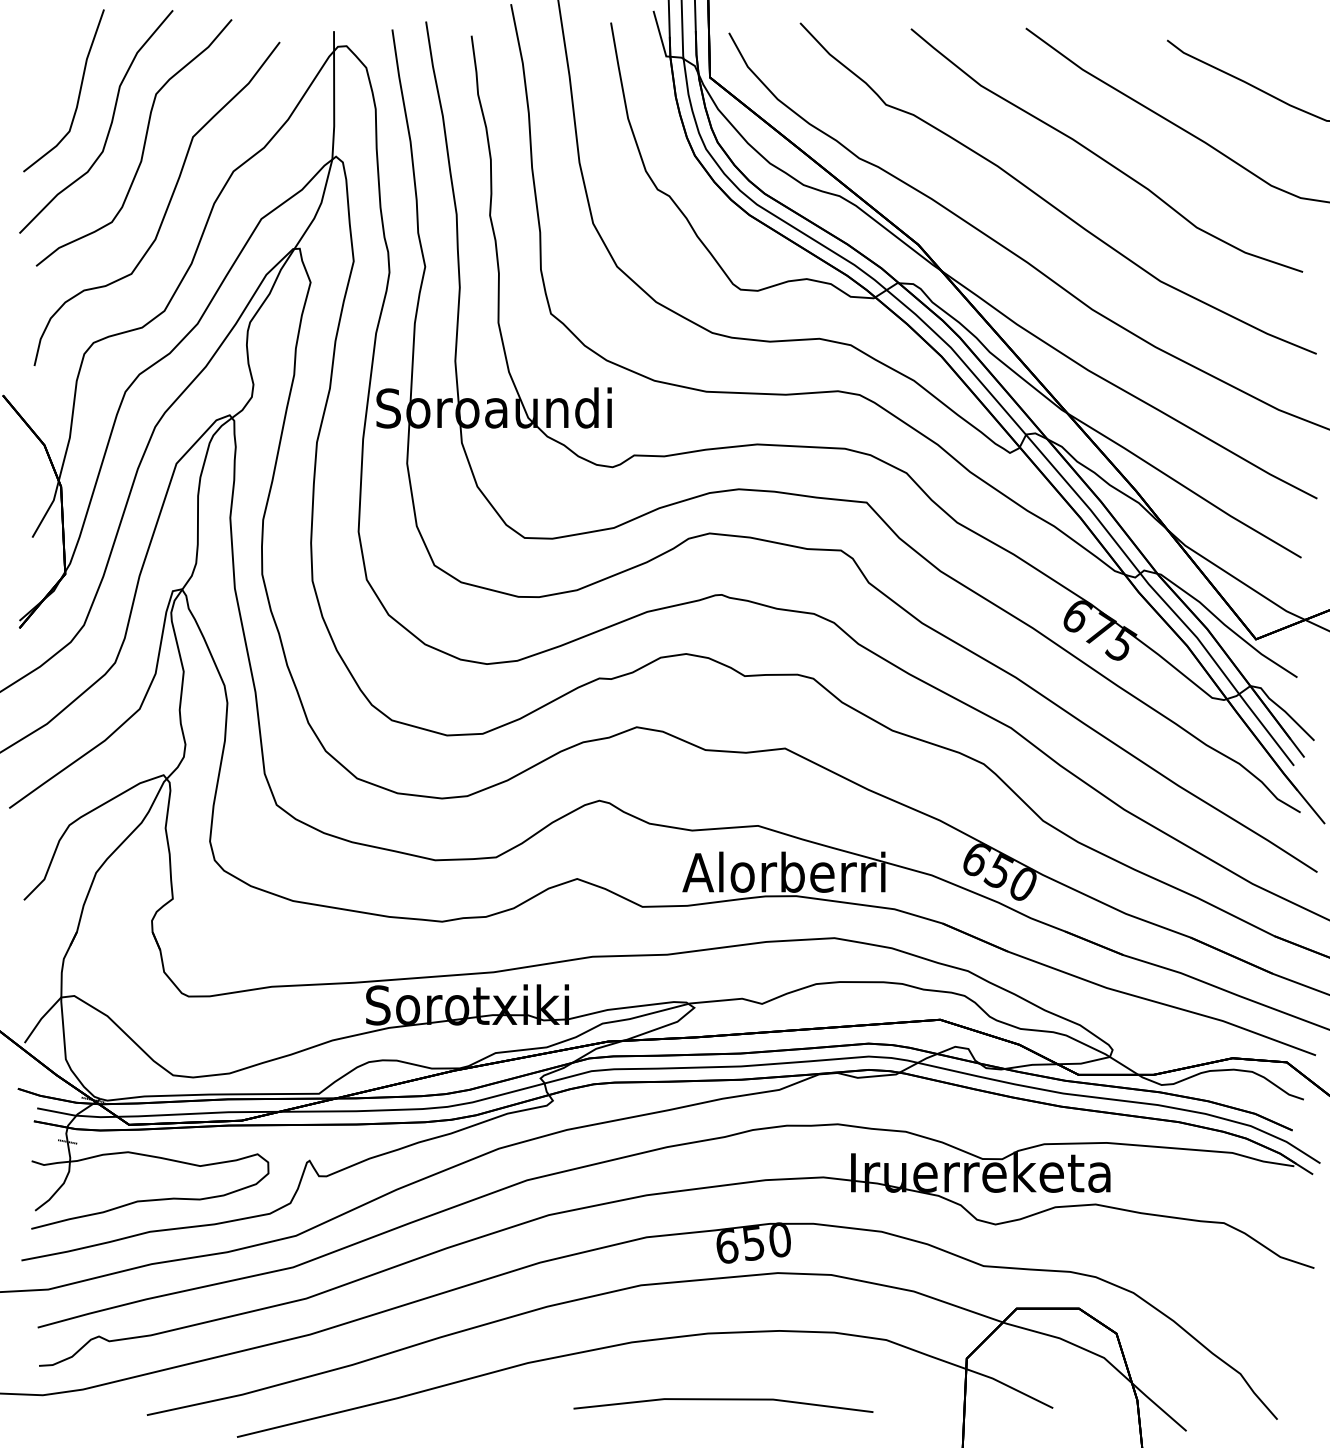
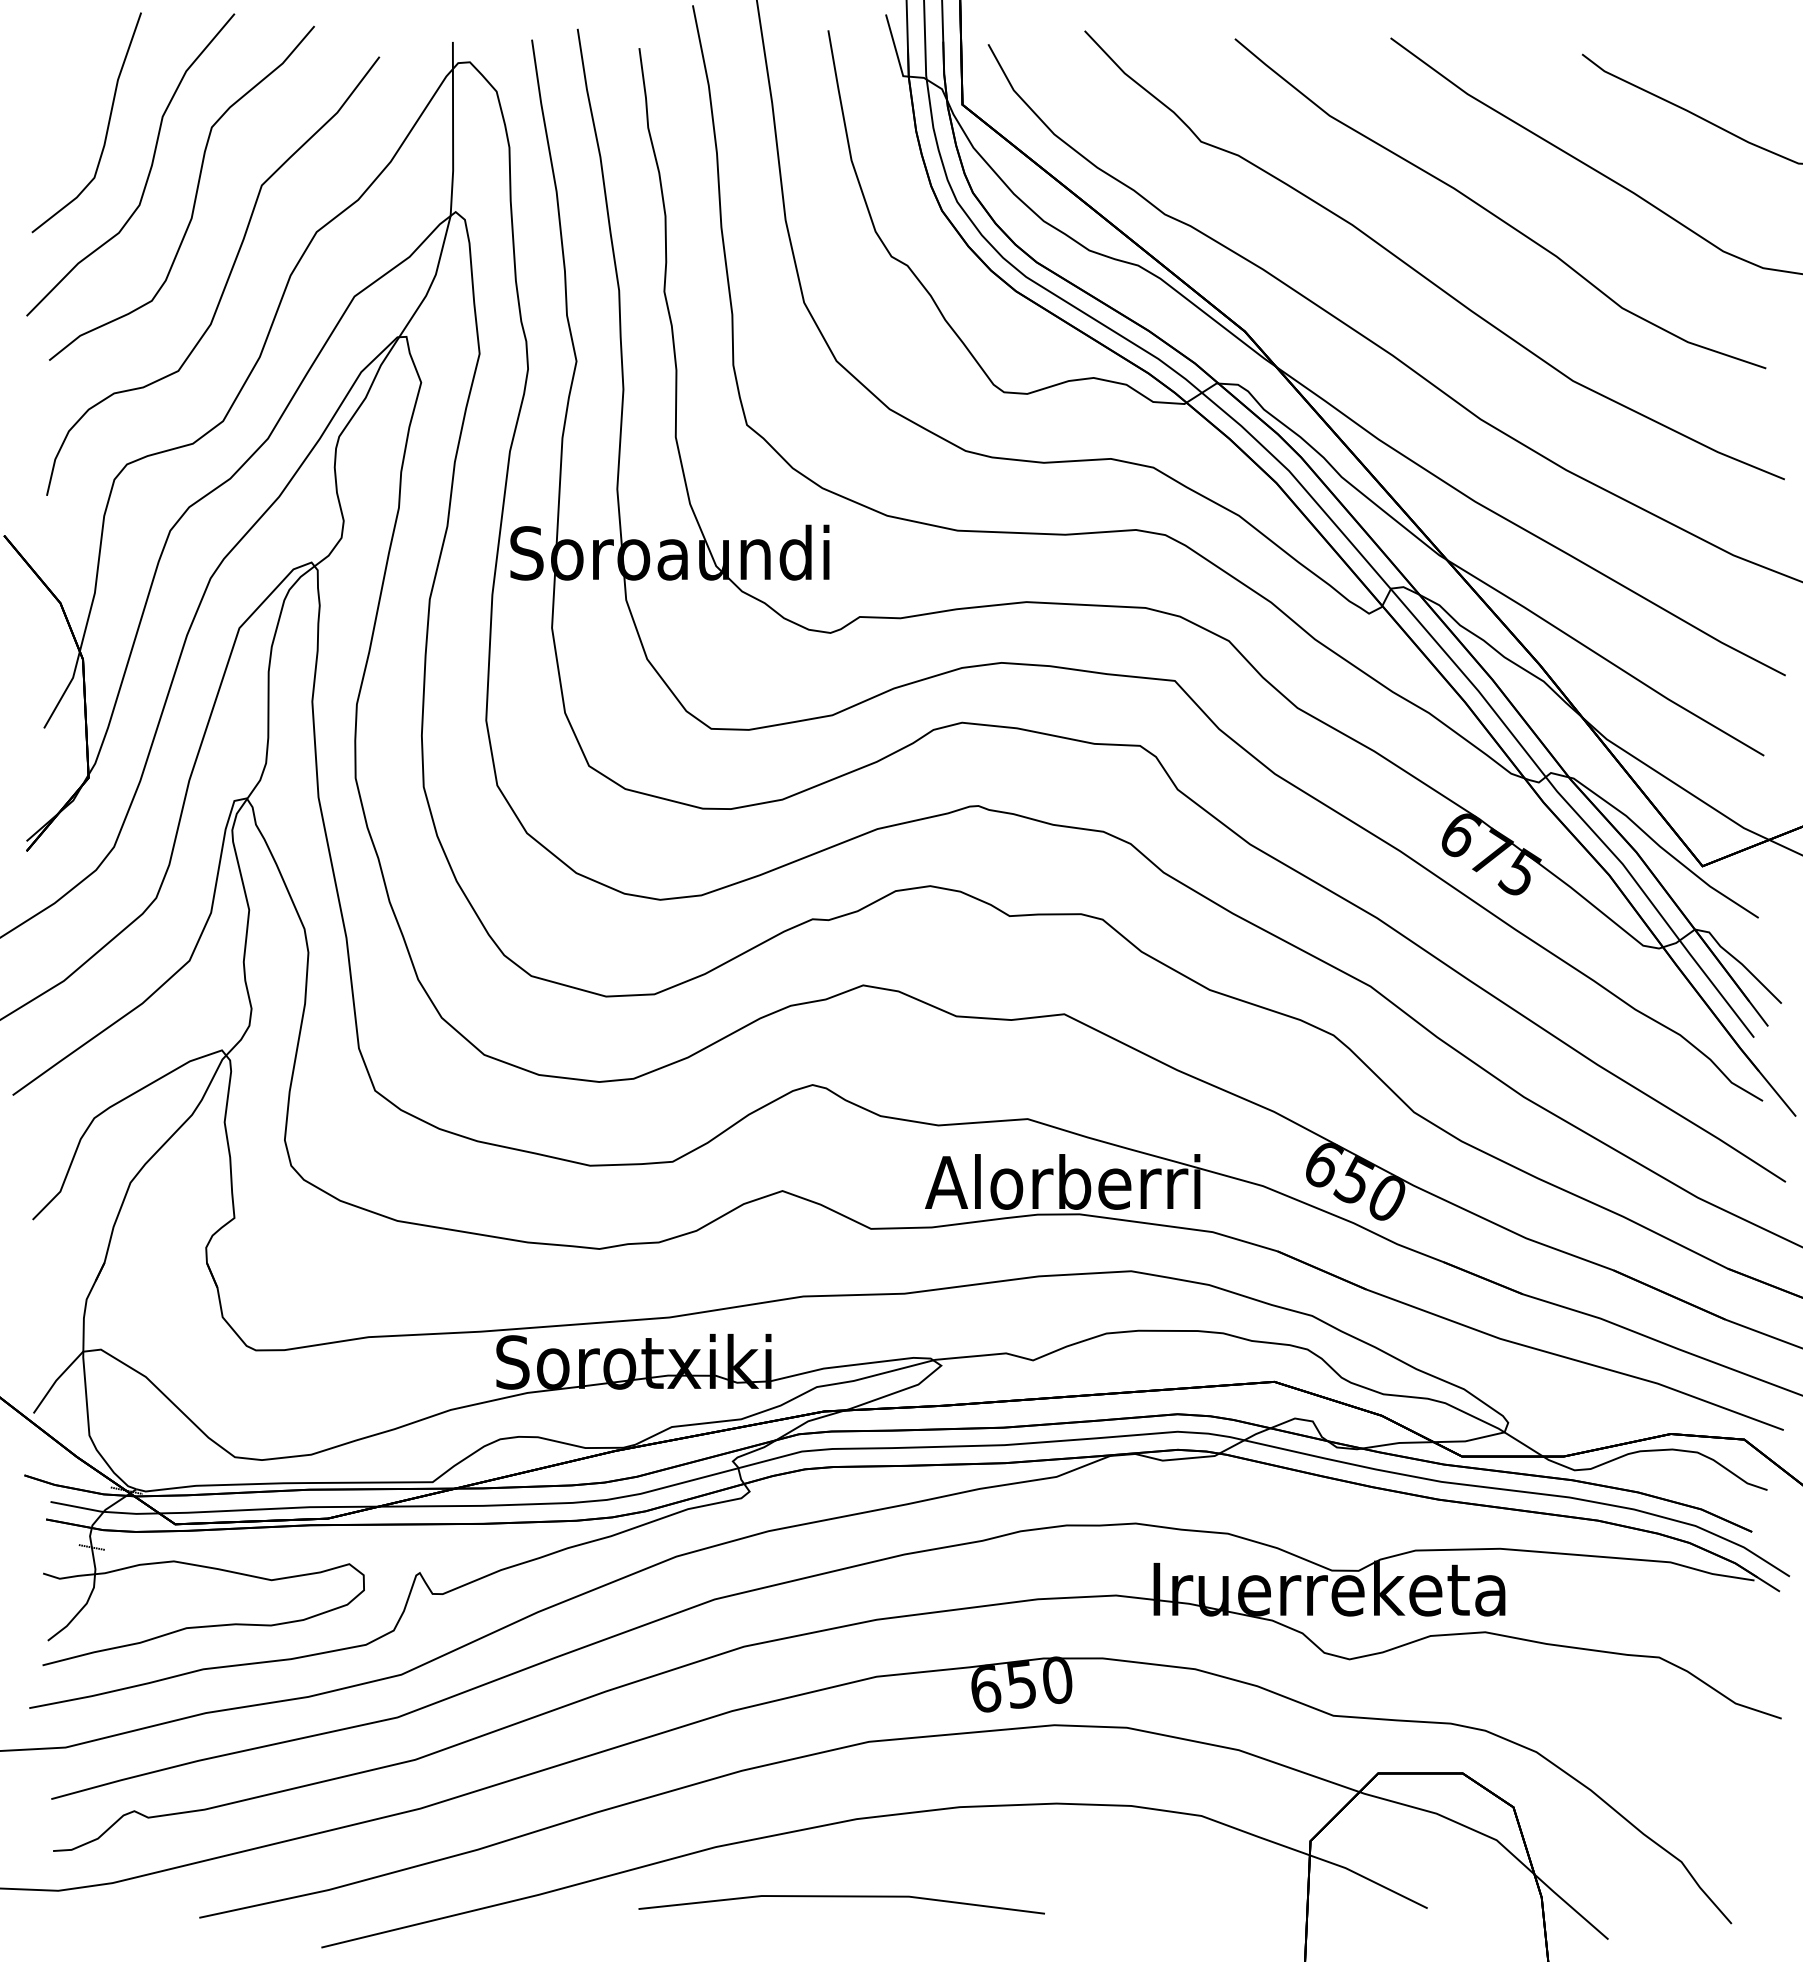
part: (723, 1400) -> (841, 1897), moved

